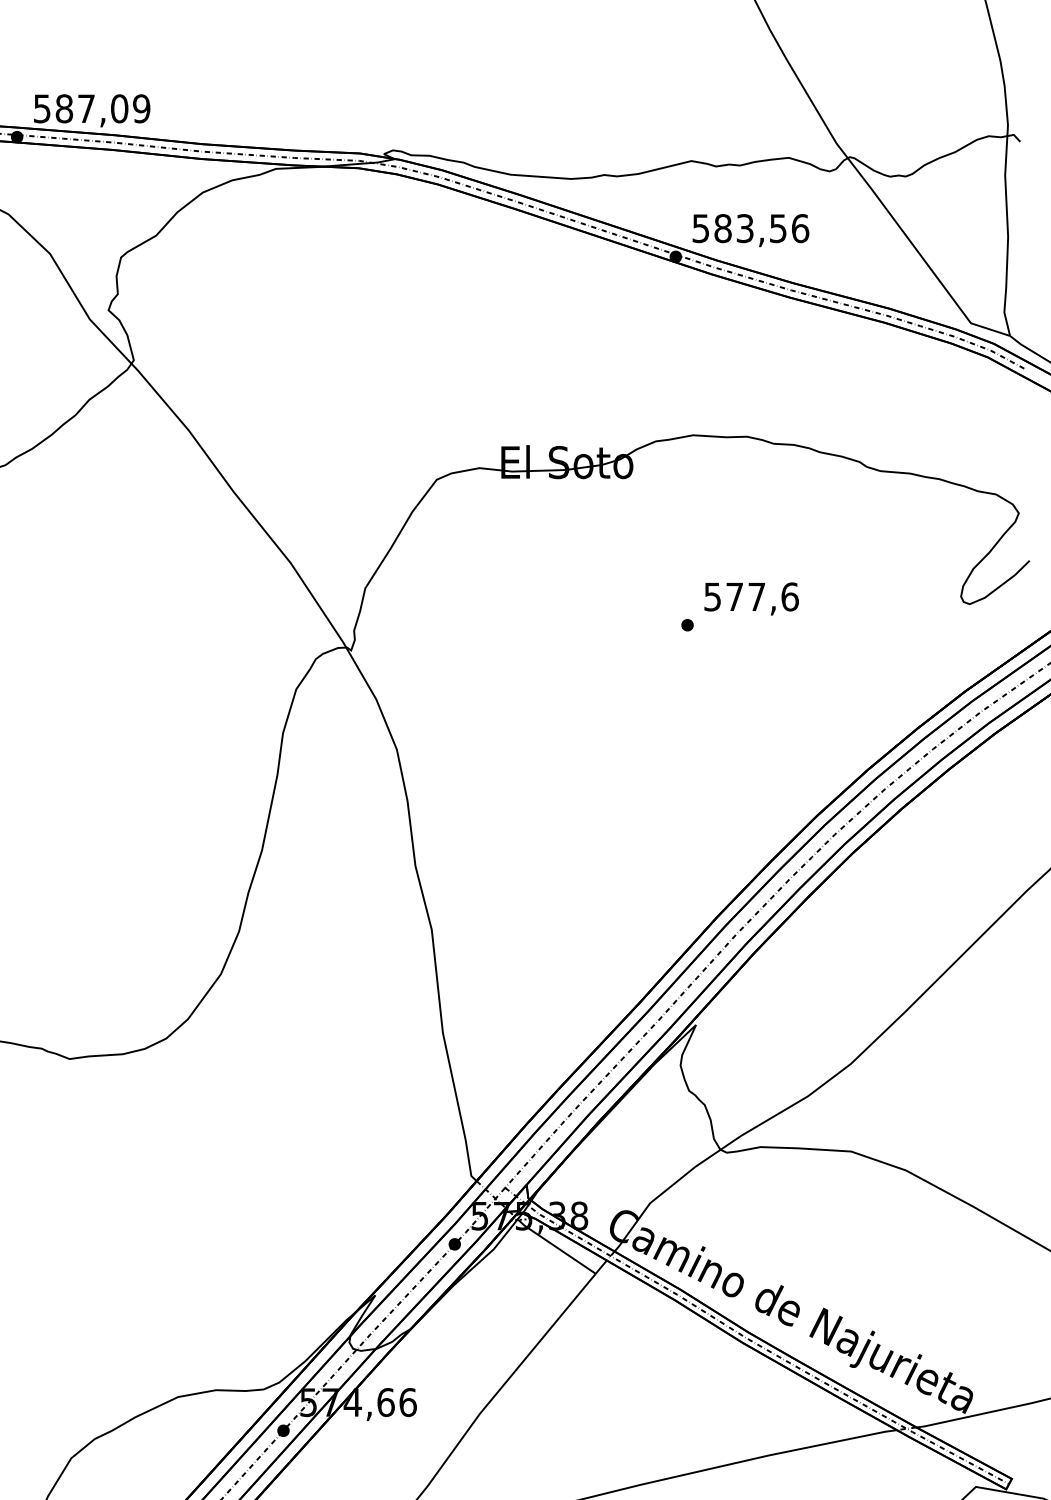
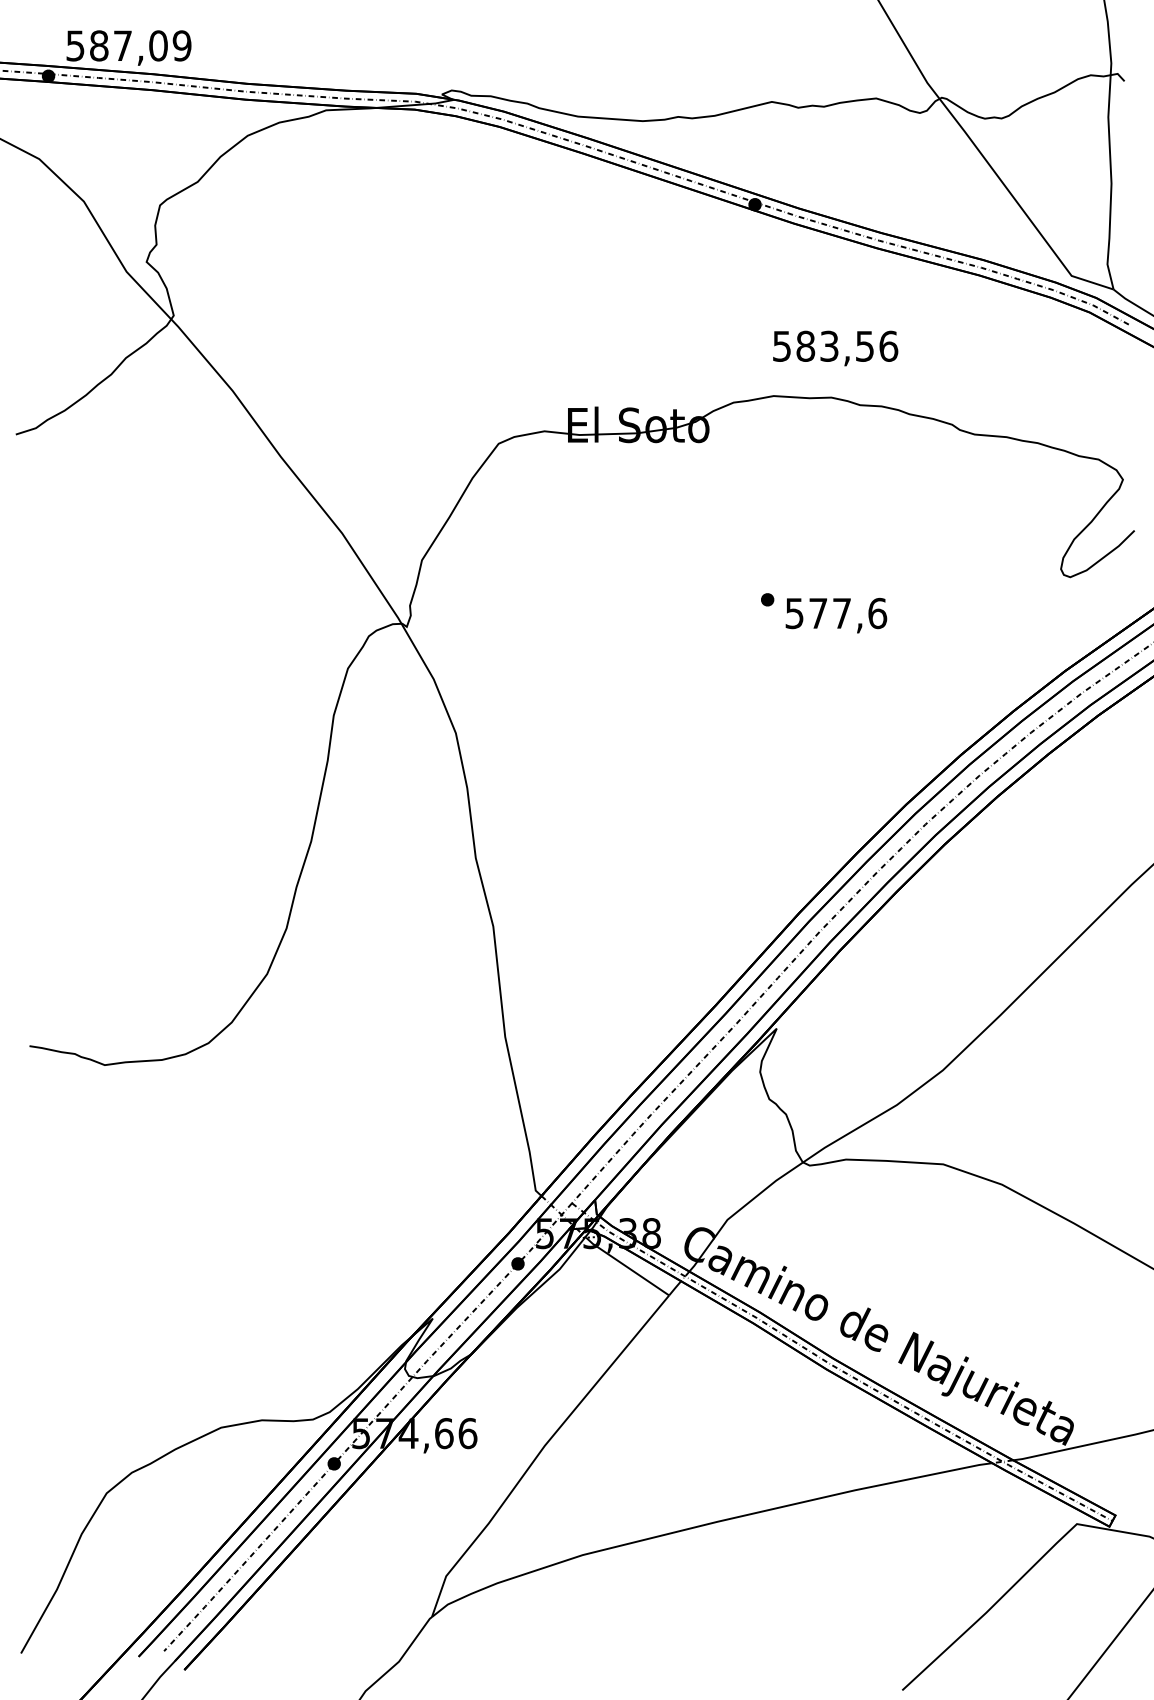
text: (750, 230) -> (835, 348), moved
text: (751, 598) -> (836, 615), moved

